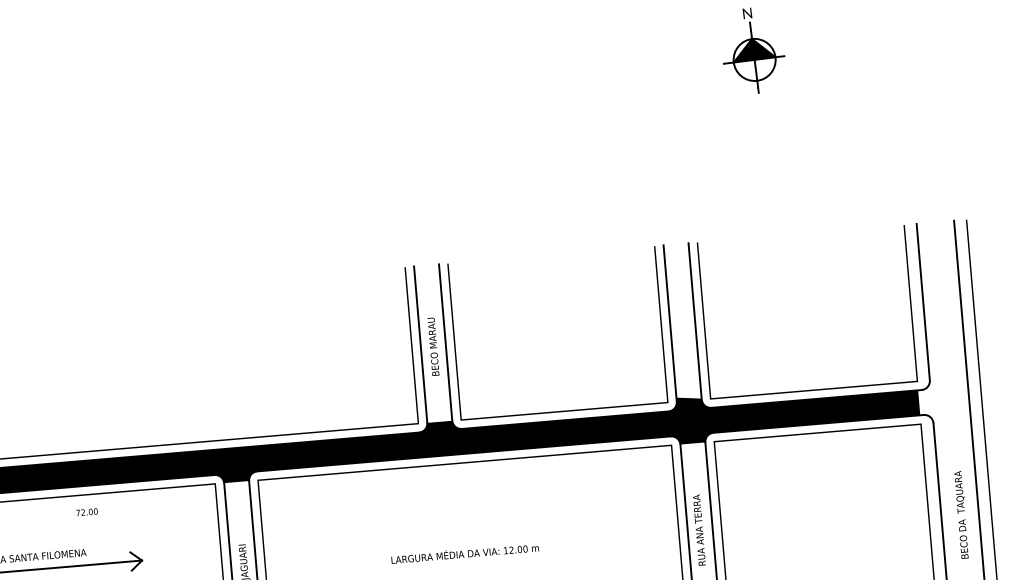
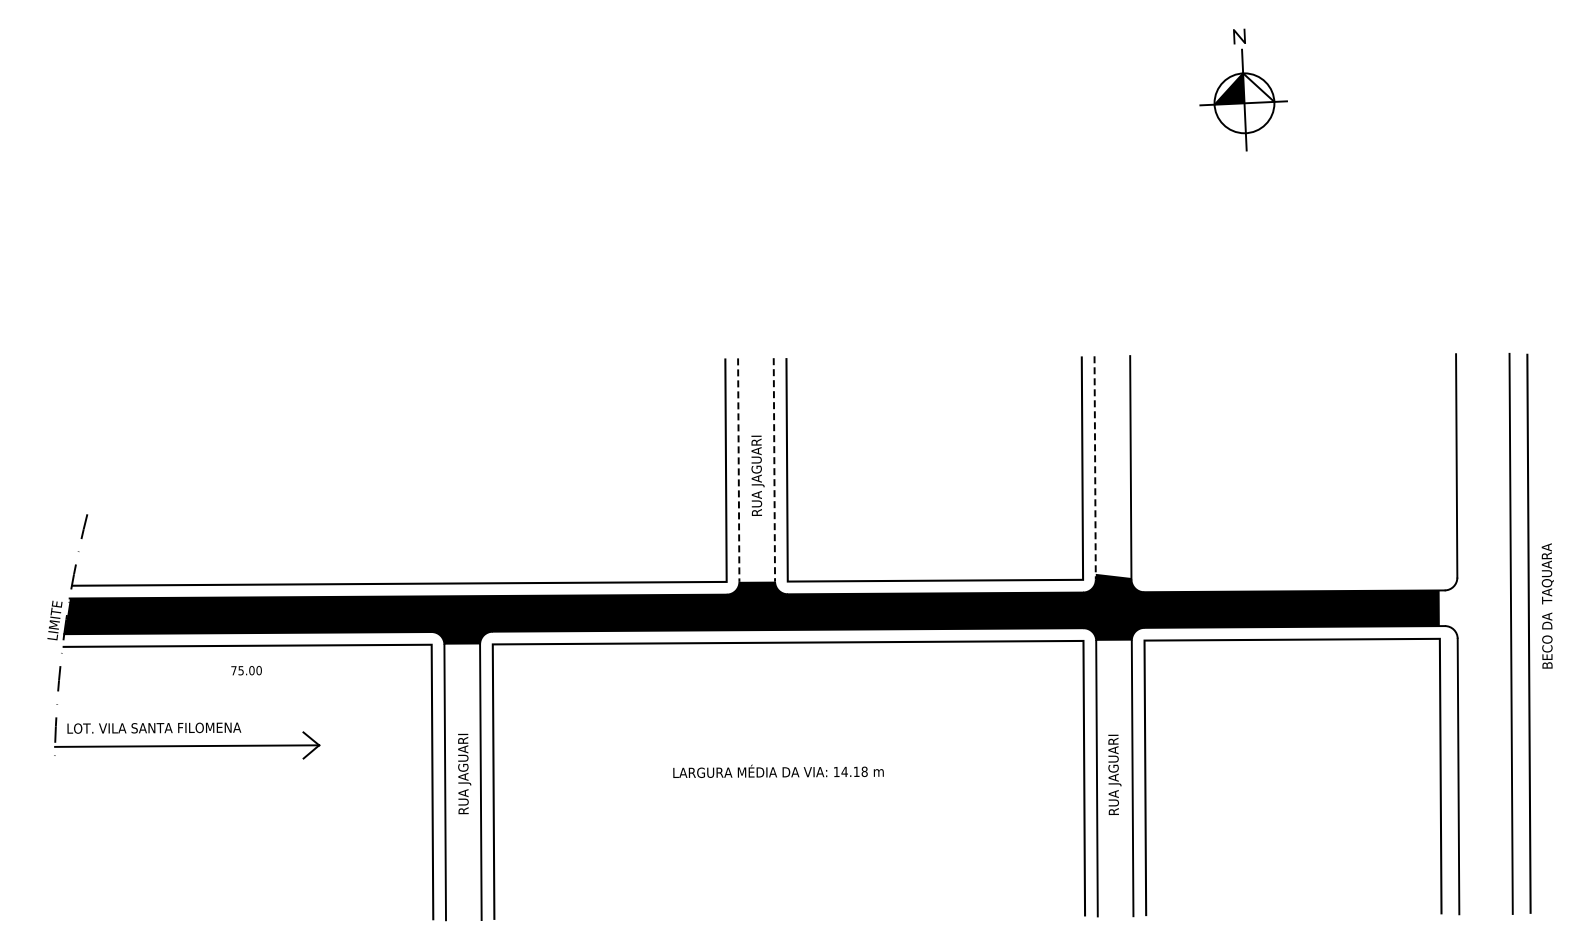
fill: (763, 48) -> (1258, 88), removed
line: (670, 323) -> (1095, 468), solid -> dashed
line: (445, 342) -> (774, 469), solid -> dashed
line: (420, 344) -> (738, 470), solid -> dashed
text: (434, 346) -> (757, 473), BECO MARAU -> RUA JAGUARI
line: (813, 389) -> (1291, 577), removed
text: (82, 512) -> (240, 670), 72.00 -> 75.00
text: (961, 514) -> (1547, 605), moved
text: (699, 519) -> (1114, 749), RUA ANA TERRA -> RUA JAGUARI
text: (518, 549) -> (854, 771), 12.00 -> 14.18

